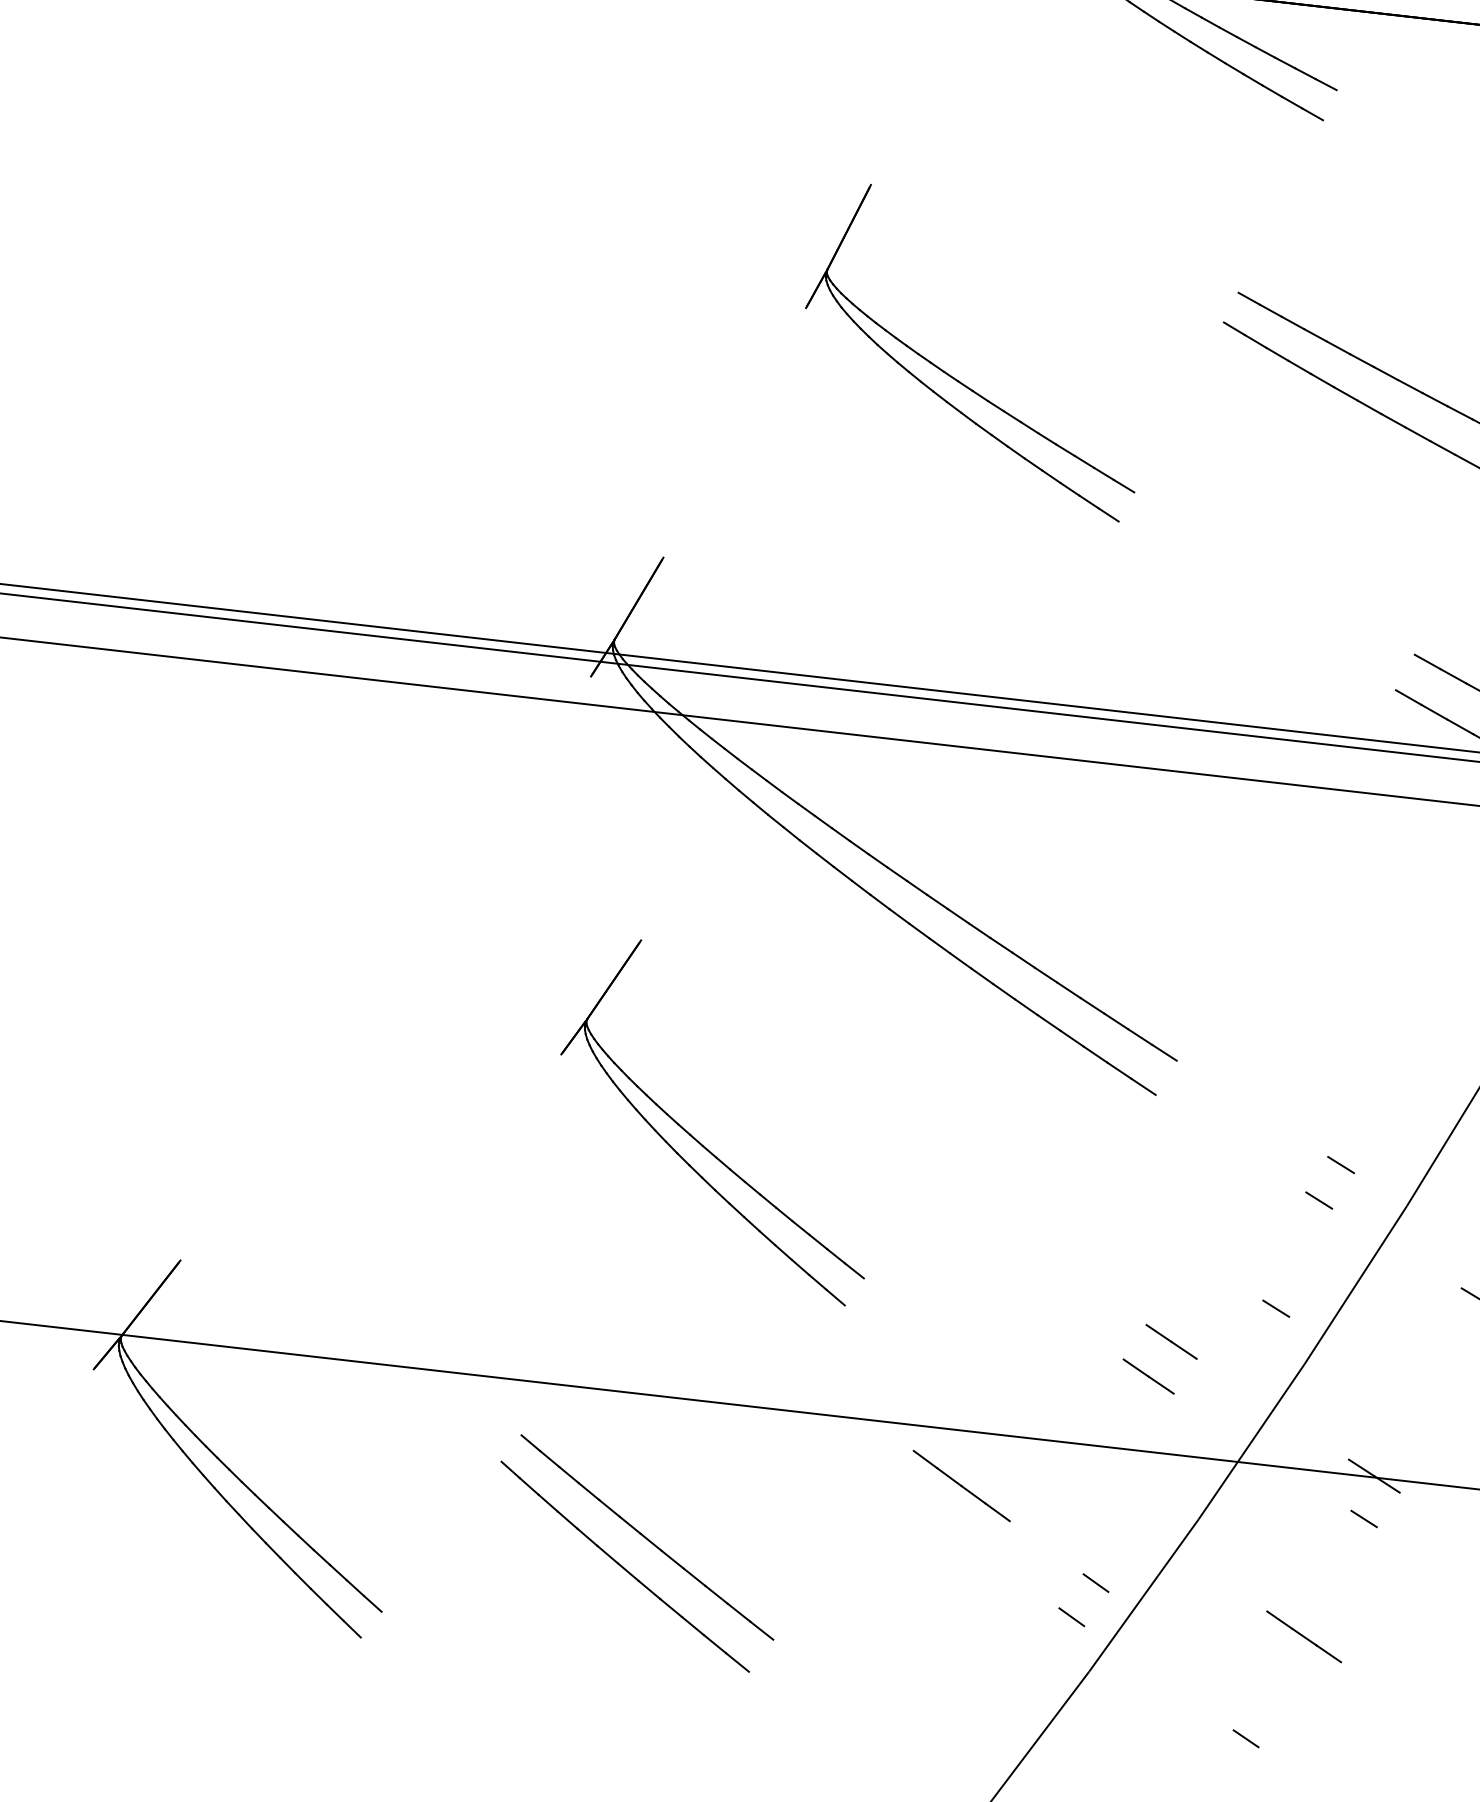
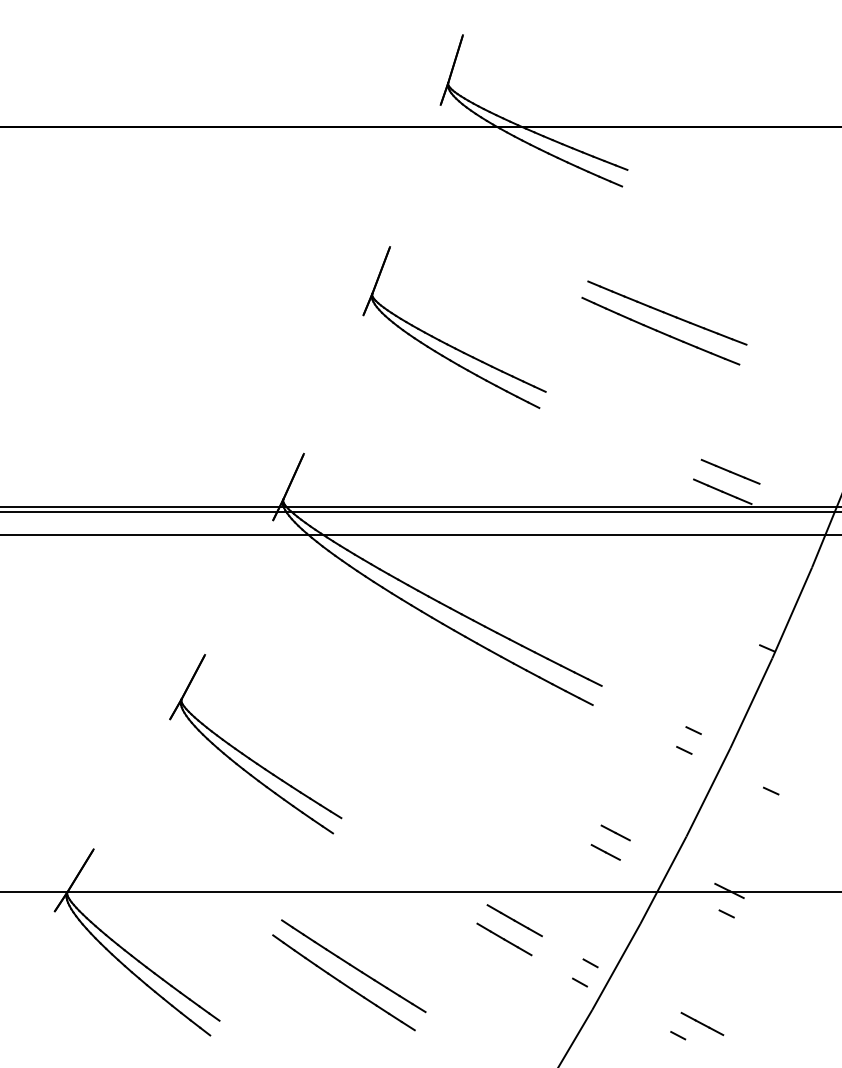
part: (701, 1141) -> (248, 756), moved
line: (1276, 1308) -> (668, 809), removed
line: (938, 1519) -> (504, 939), added
line: (1304, 1635) -> (702, 1023), moved

